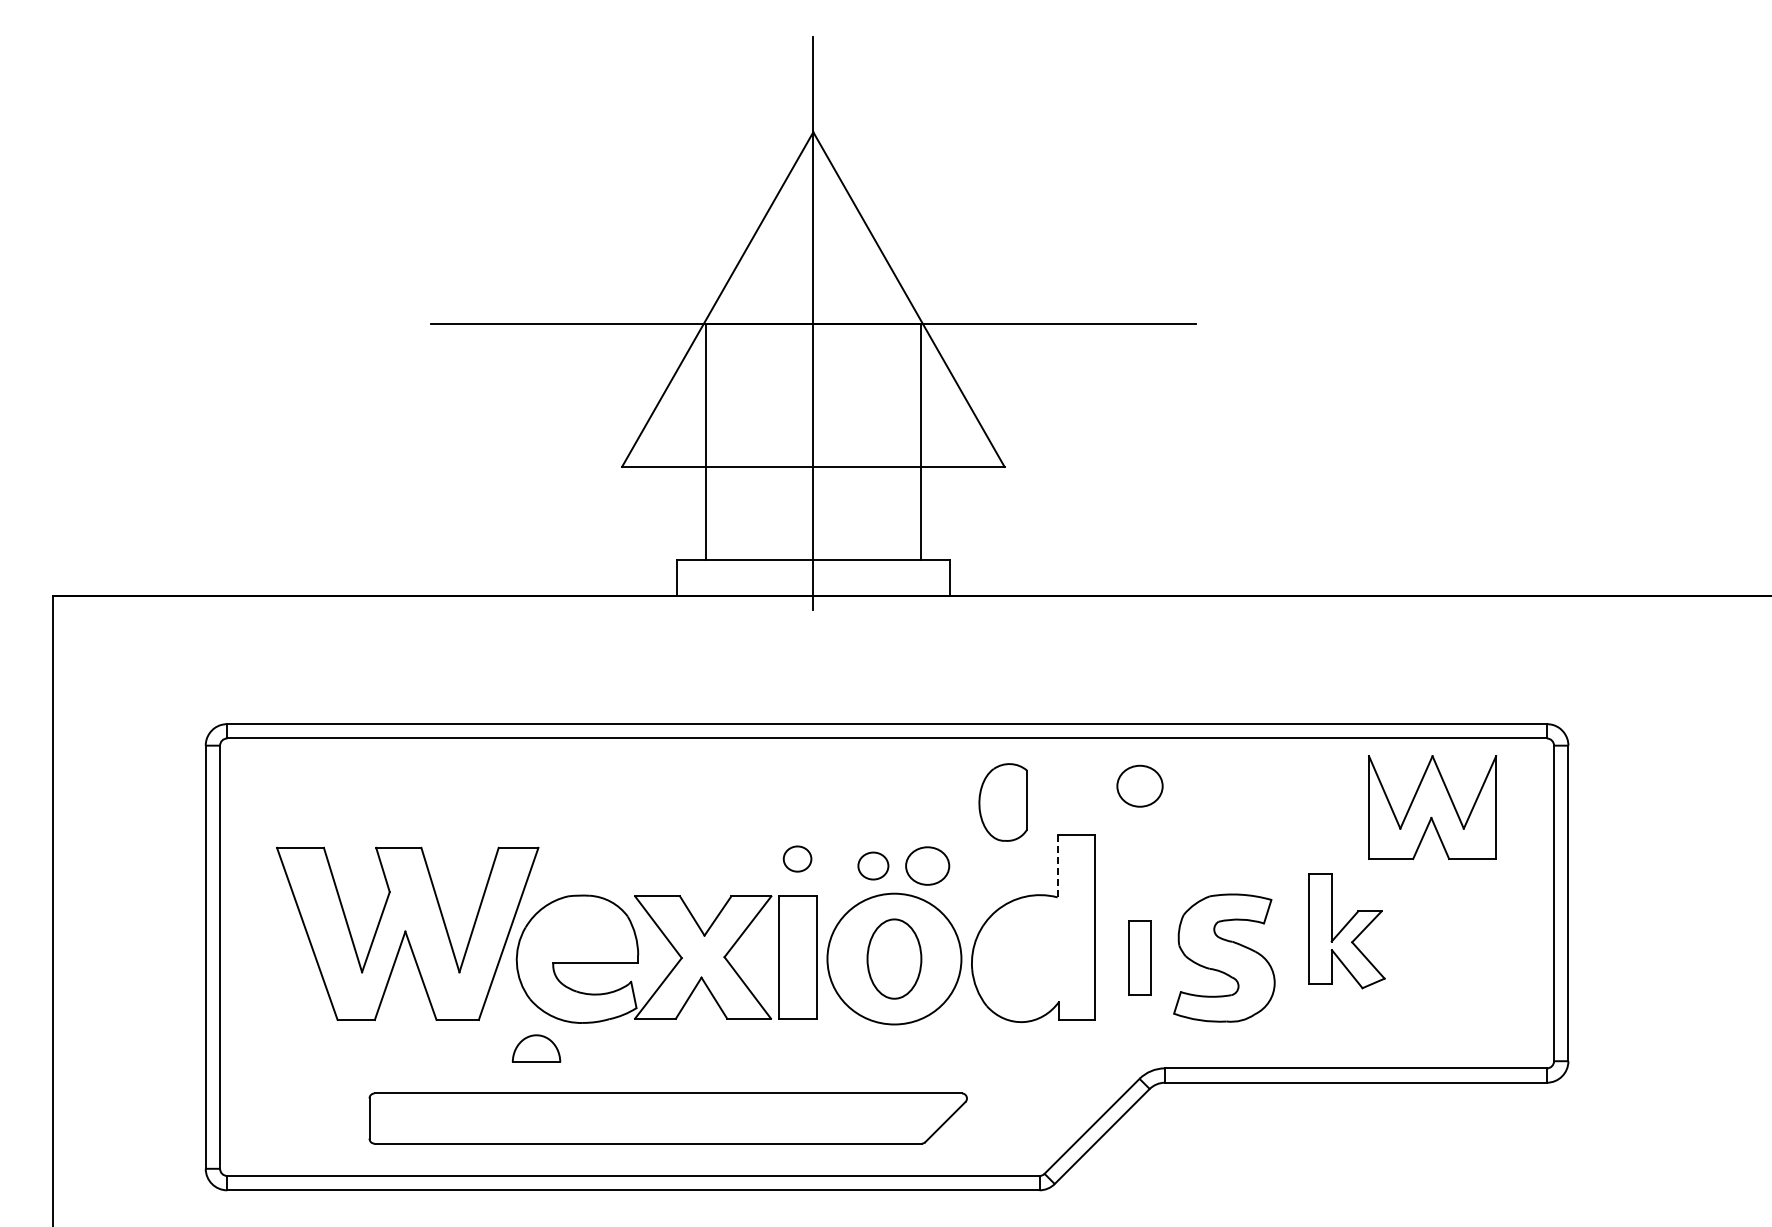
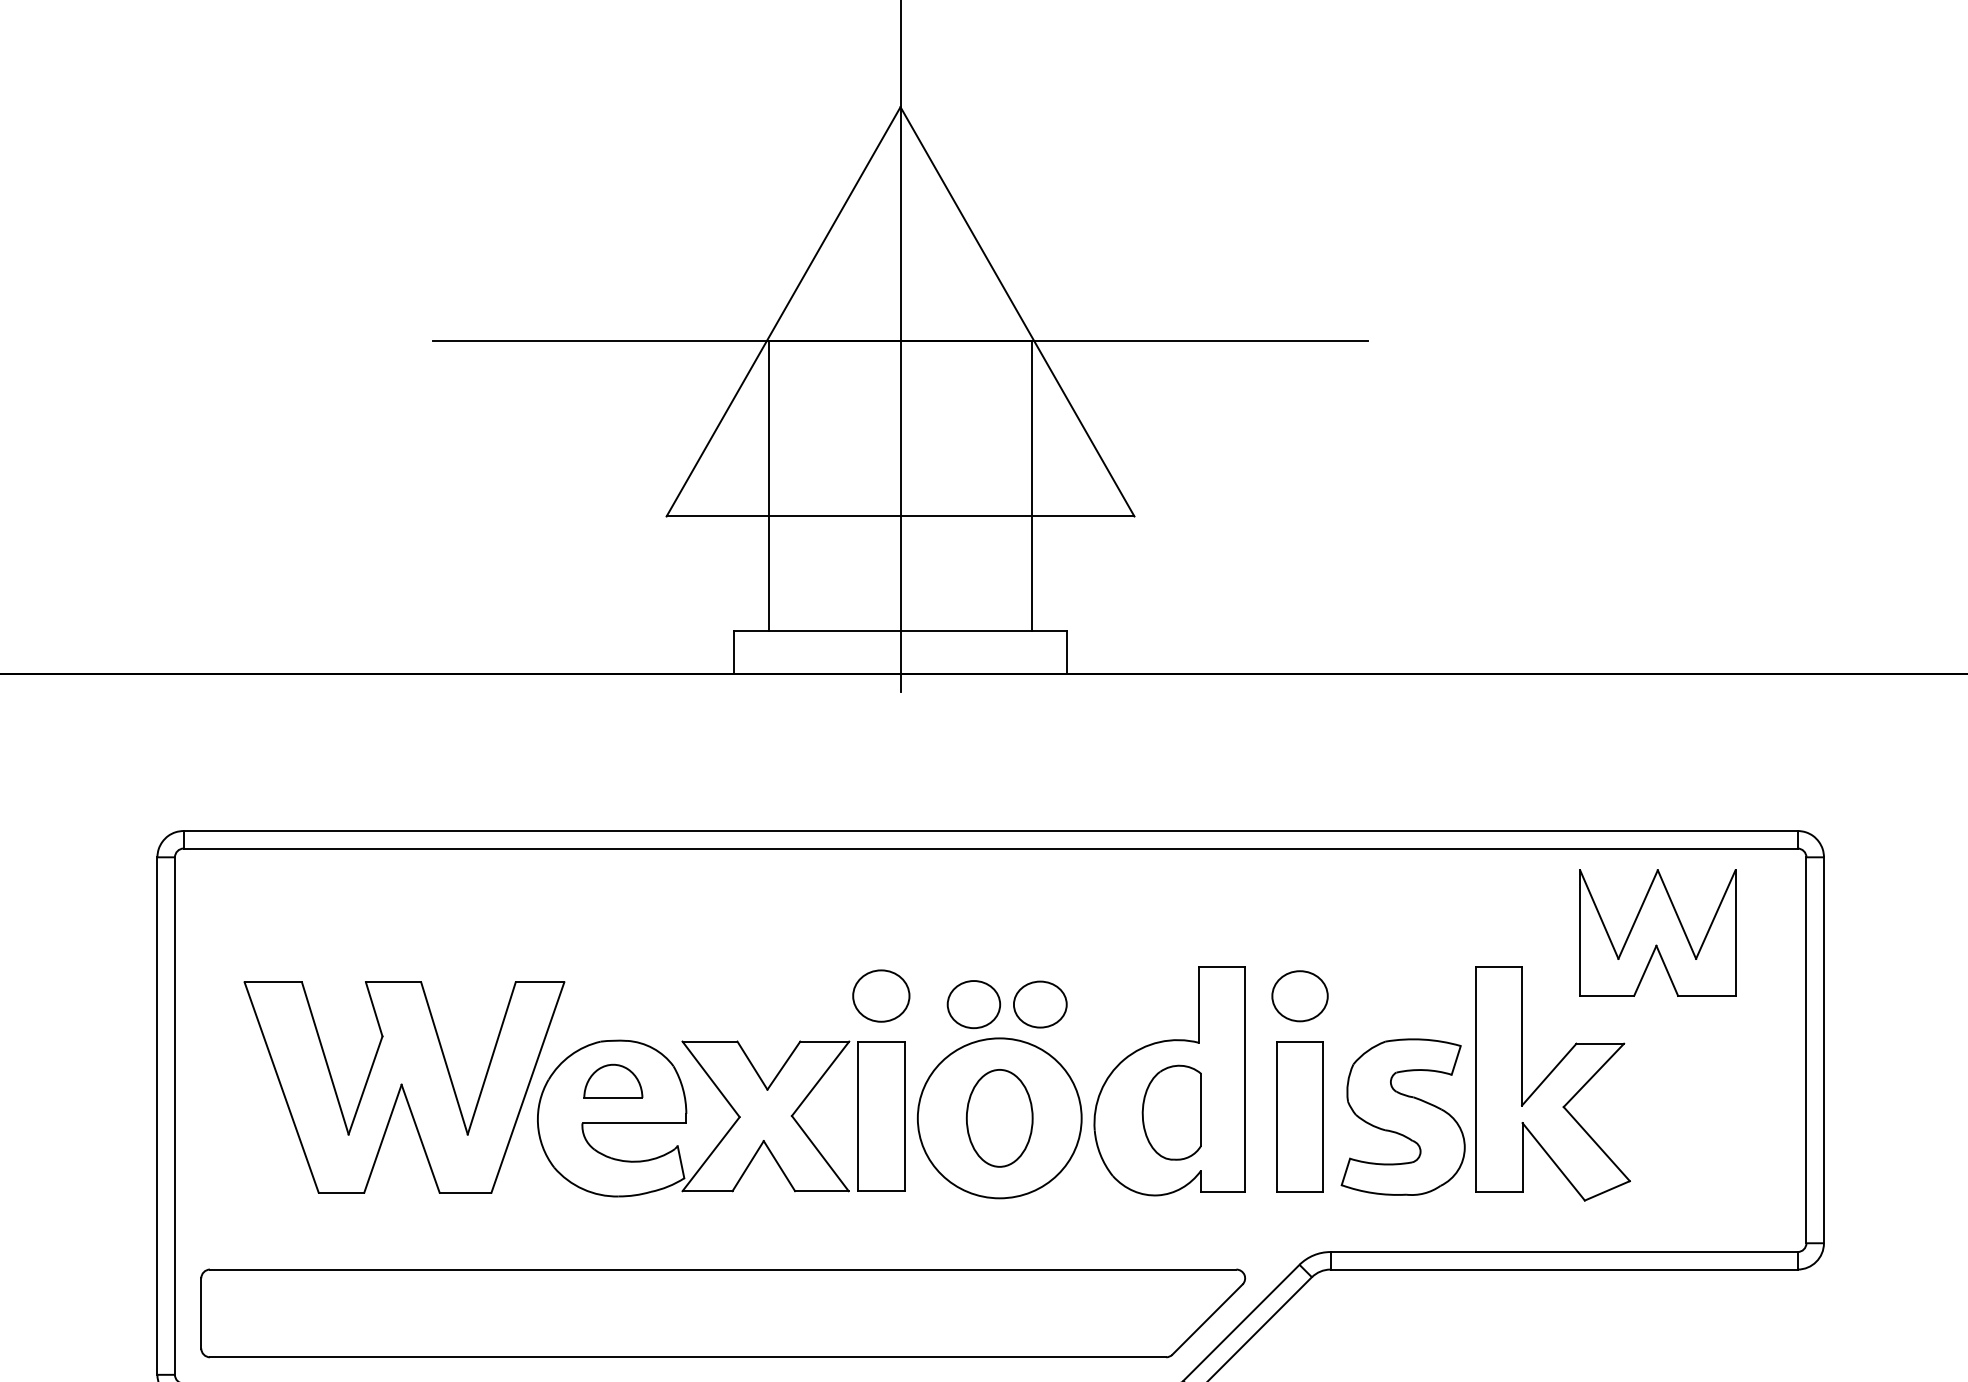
part: (1139, 785) -> (1299, 995), moved
part: (1002, 802) -> (1171, 1112), moved
part: (797, 858) -> (881, 995), size x1.67
part: (873, 865) -> (974, 1003), size x1.43
line: (1057, 866) -> (1199, 1005), dashed -> solid
part: (1346, 930) -> (1552, 1083), size x1.67
part: (1139, 957) -> (1299, 1116), size x1.67
part: (536, 1048) -> (613, 1080), moved
part: (667, 1118) -> (722, 1313), size x1.43

